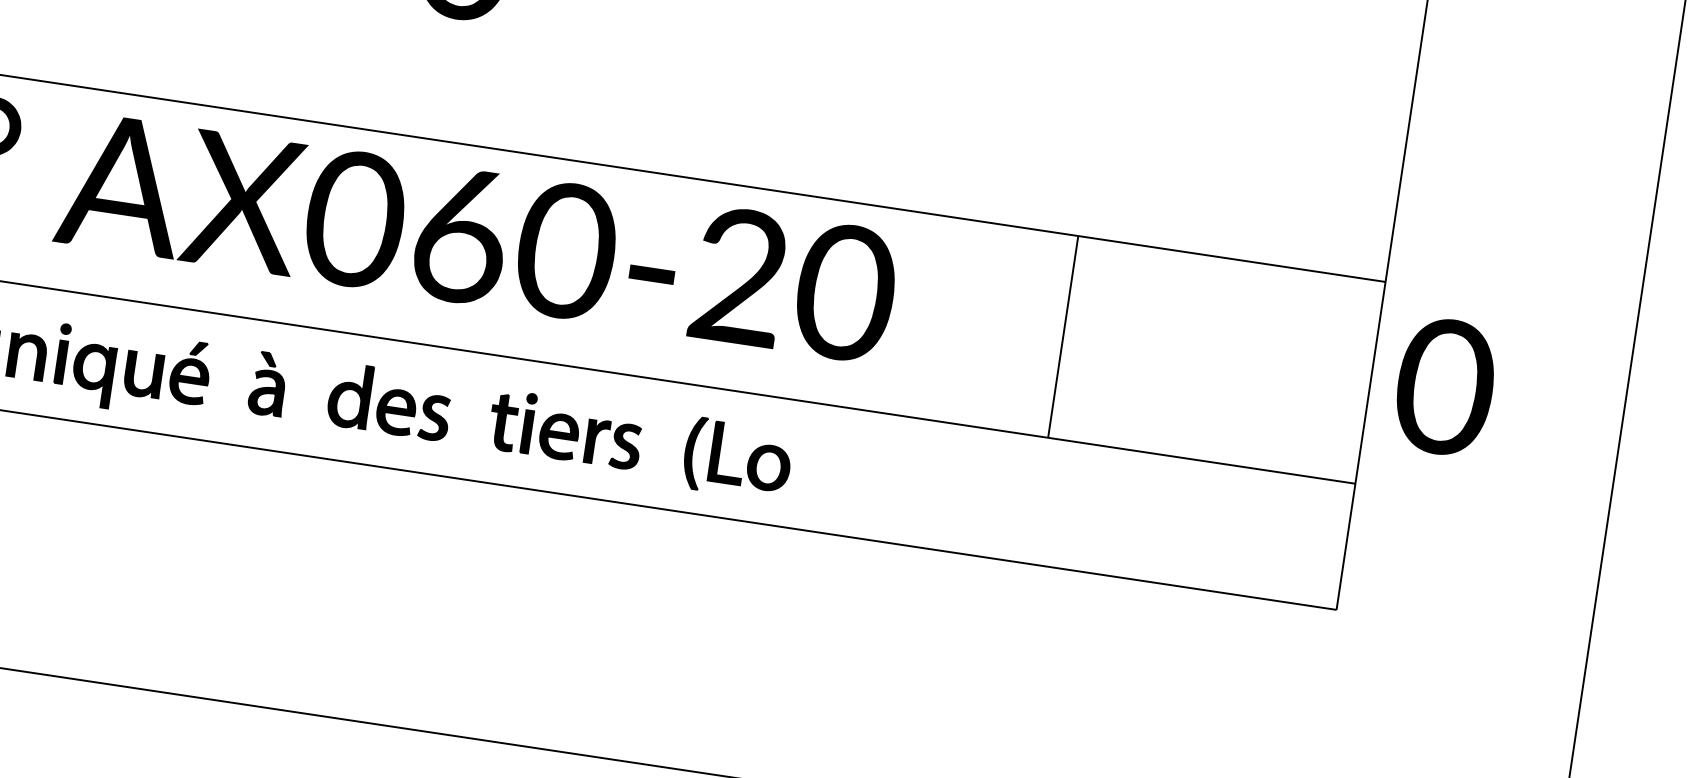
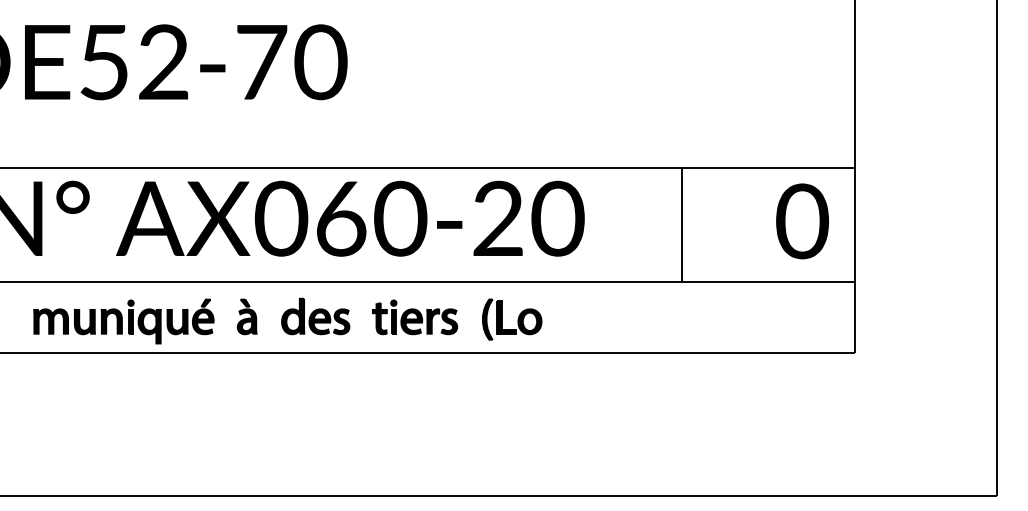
text: (1445, 387) -> (802, 221), moved

